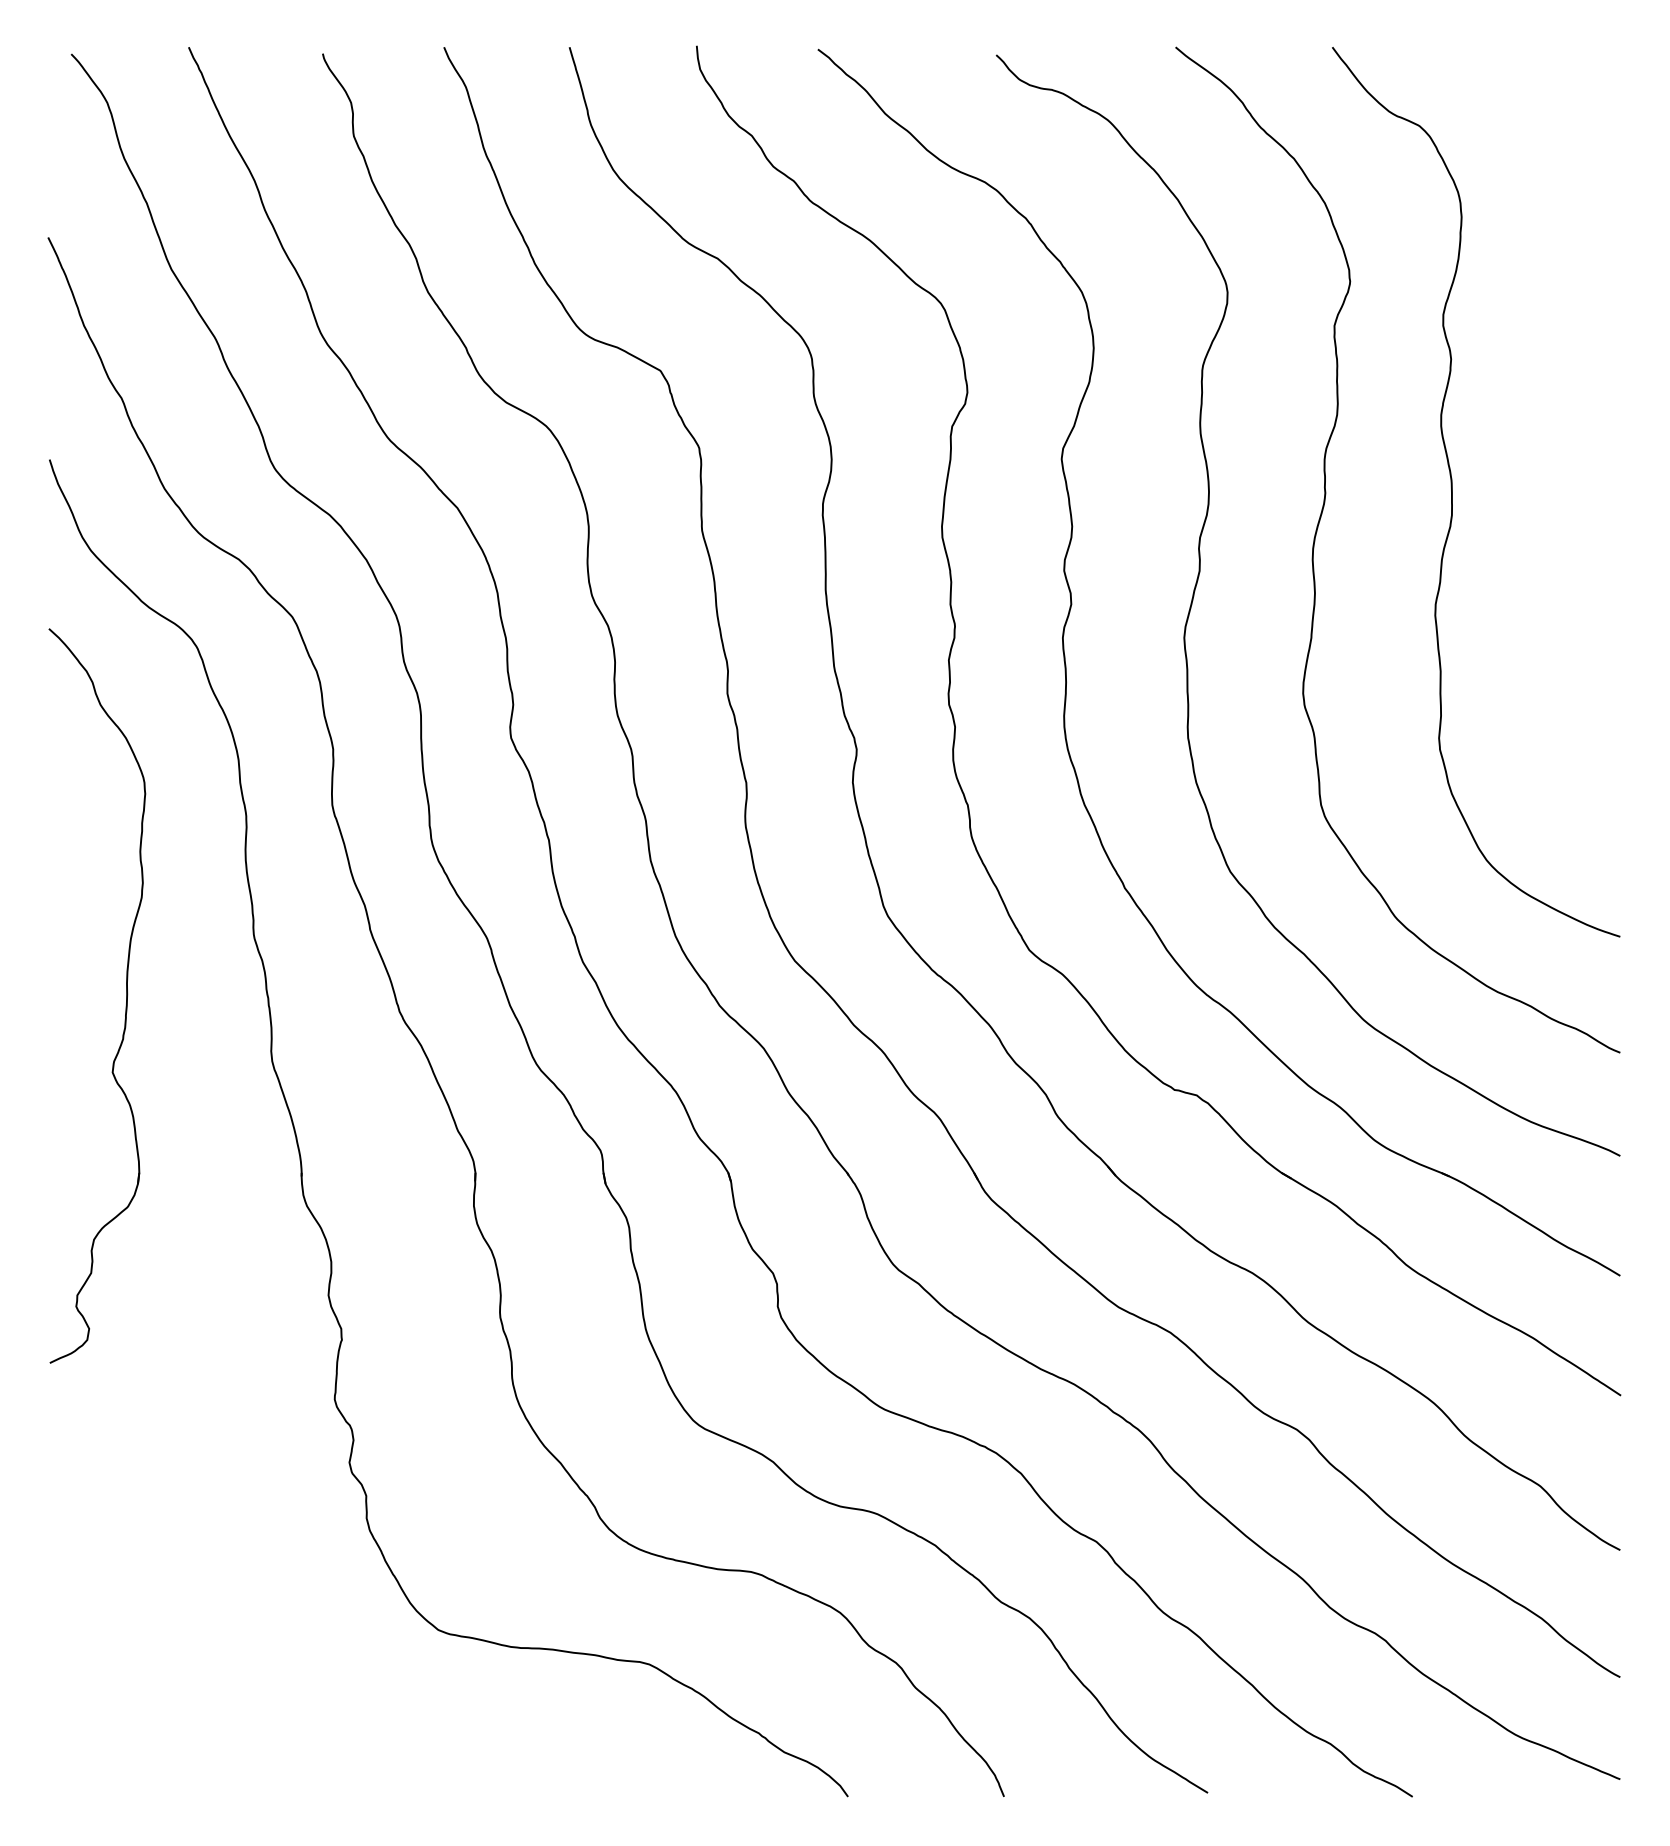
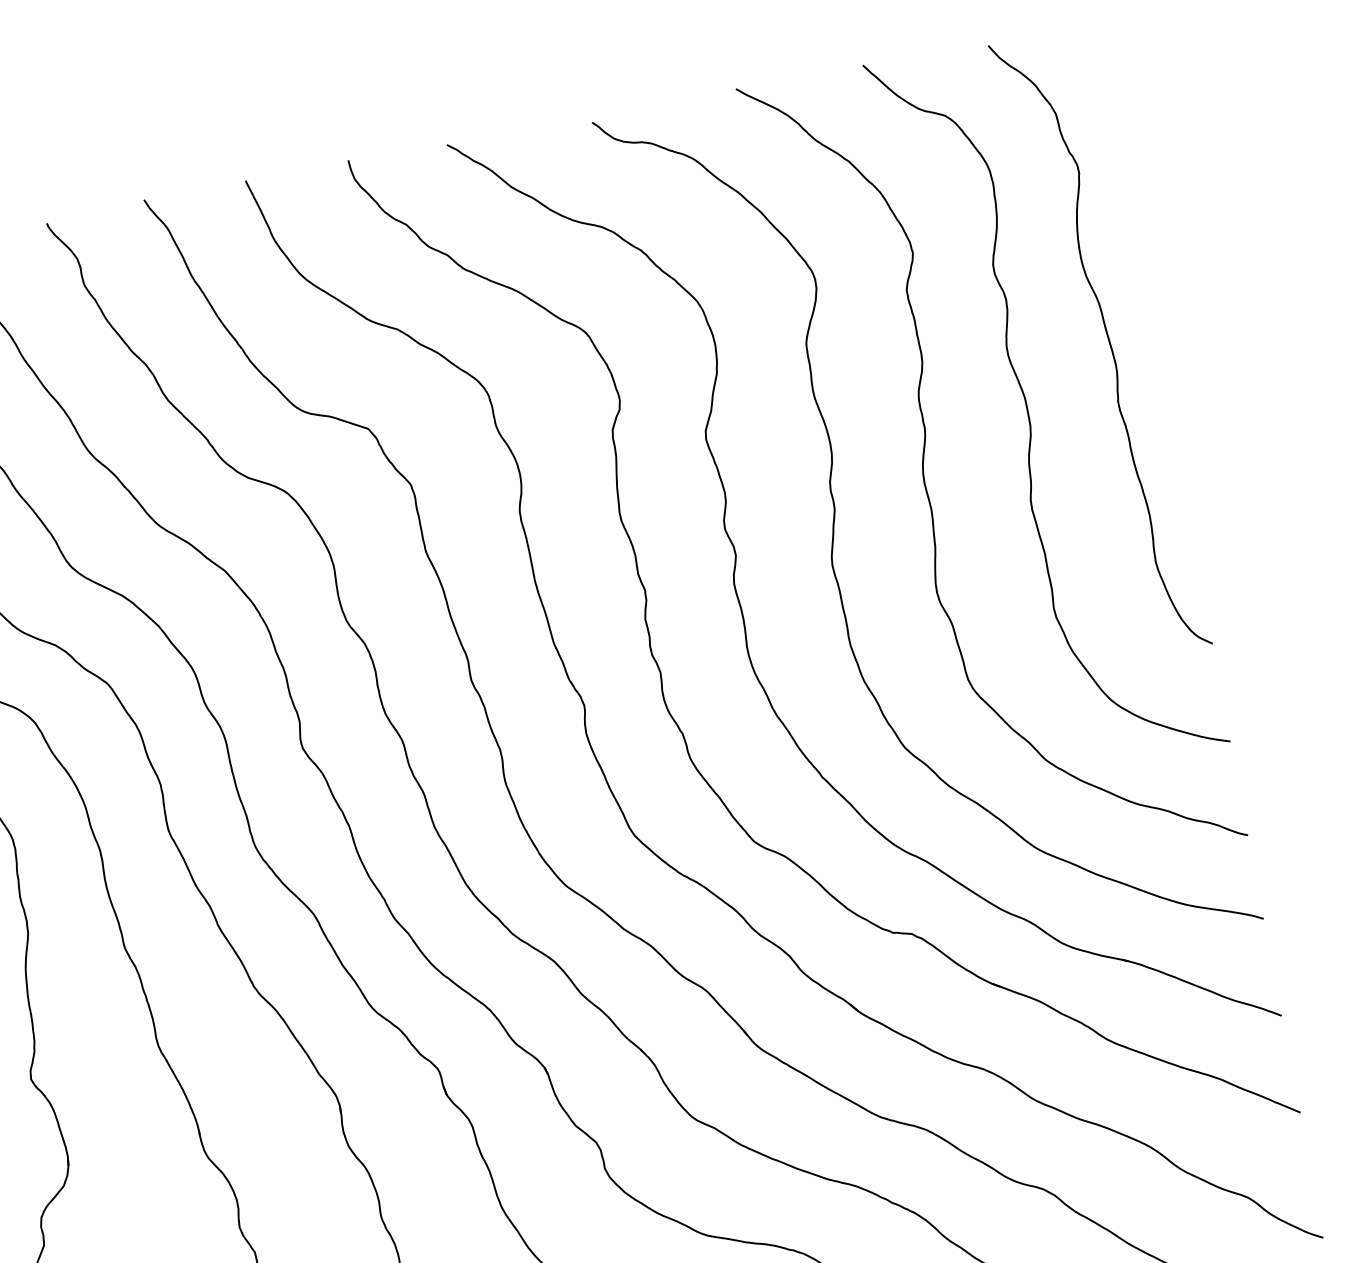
curve: (1564, 433) -> (1109, 342), added

